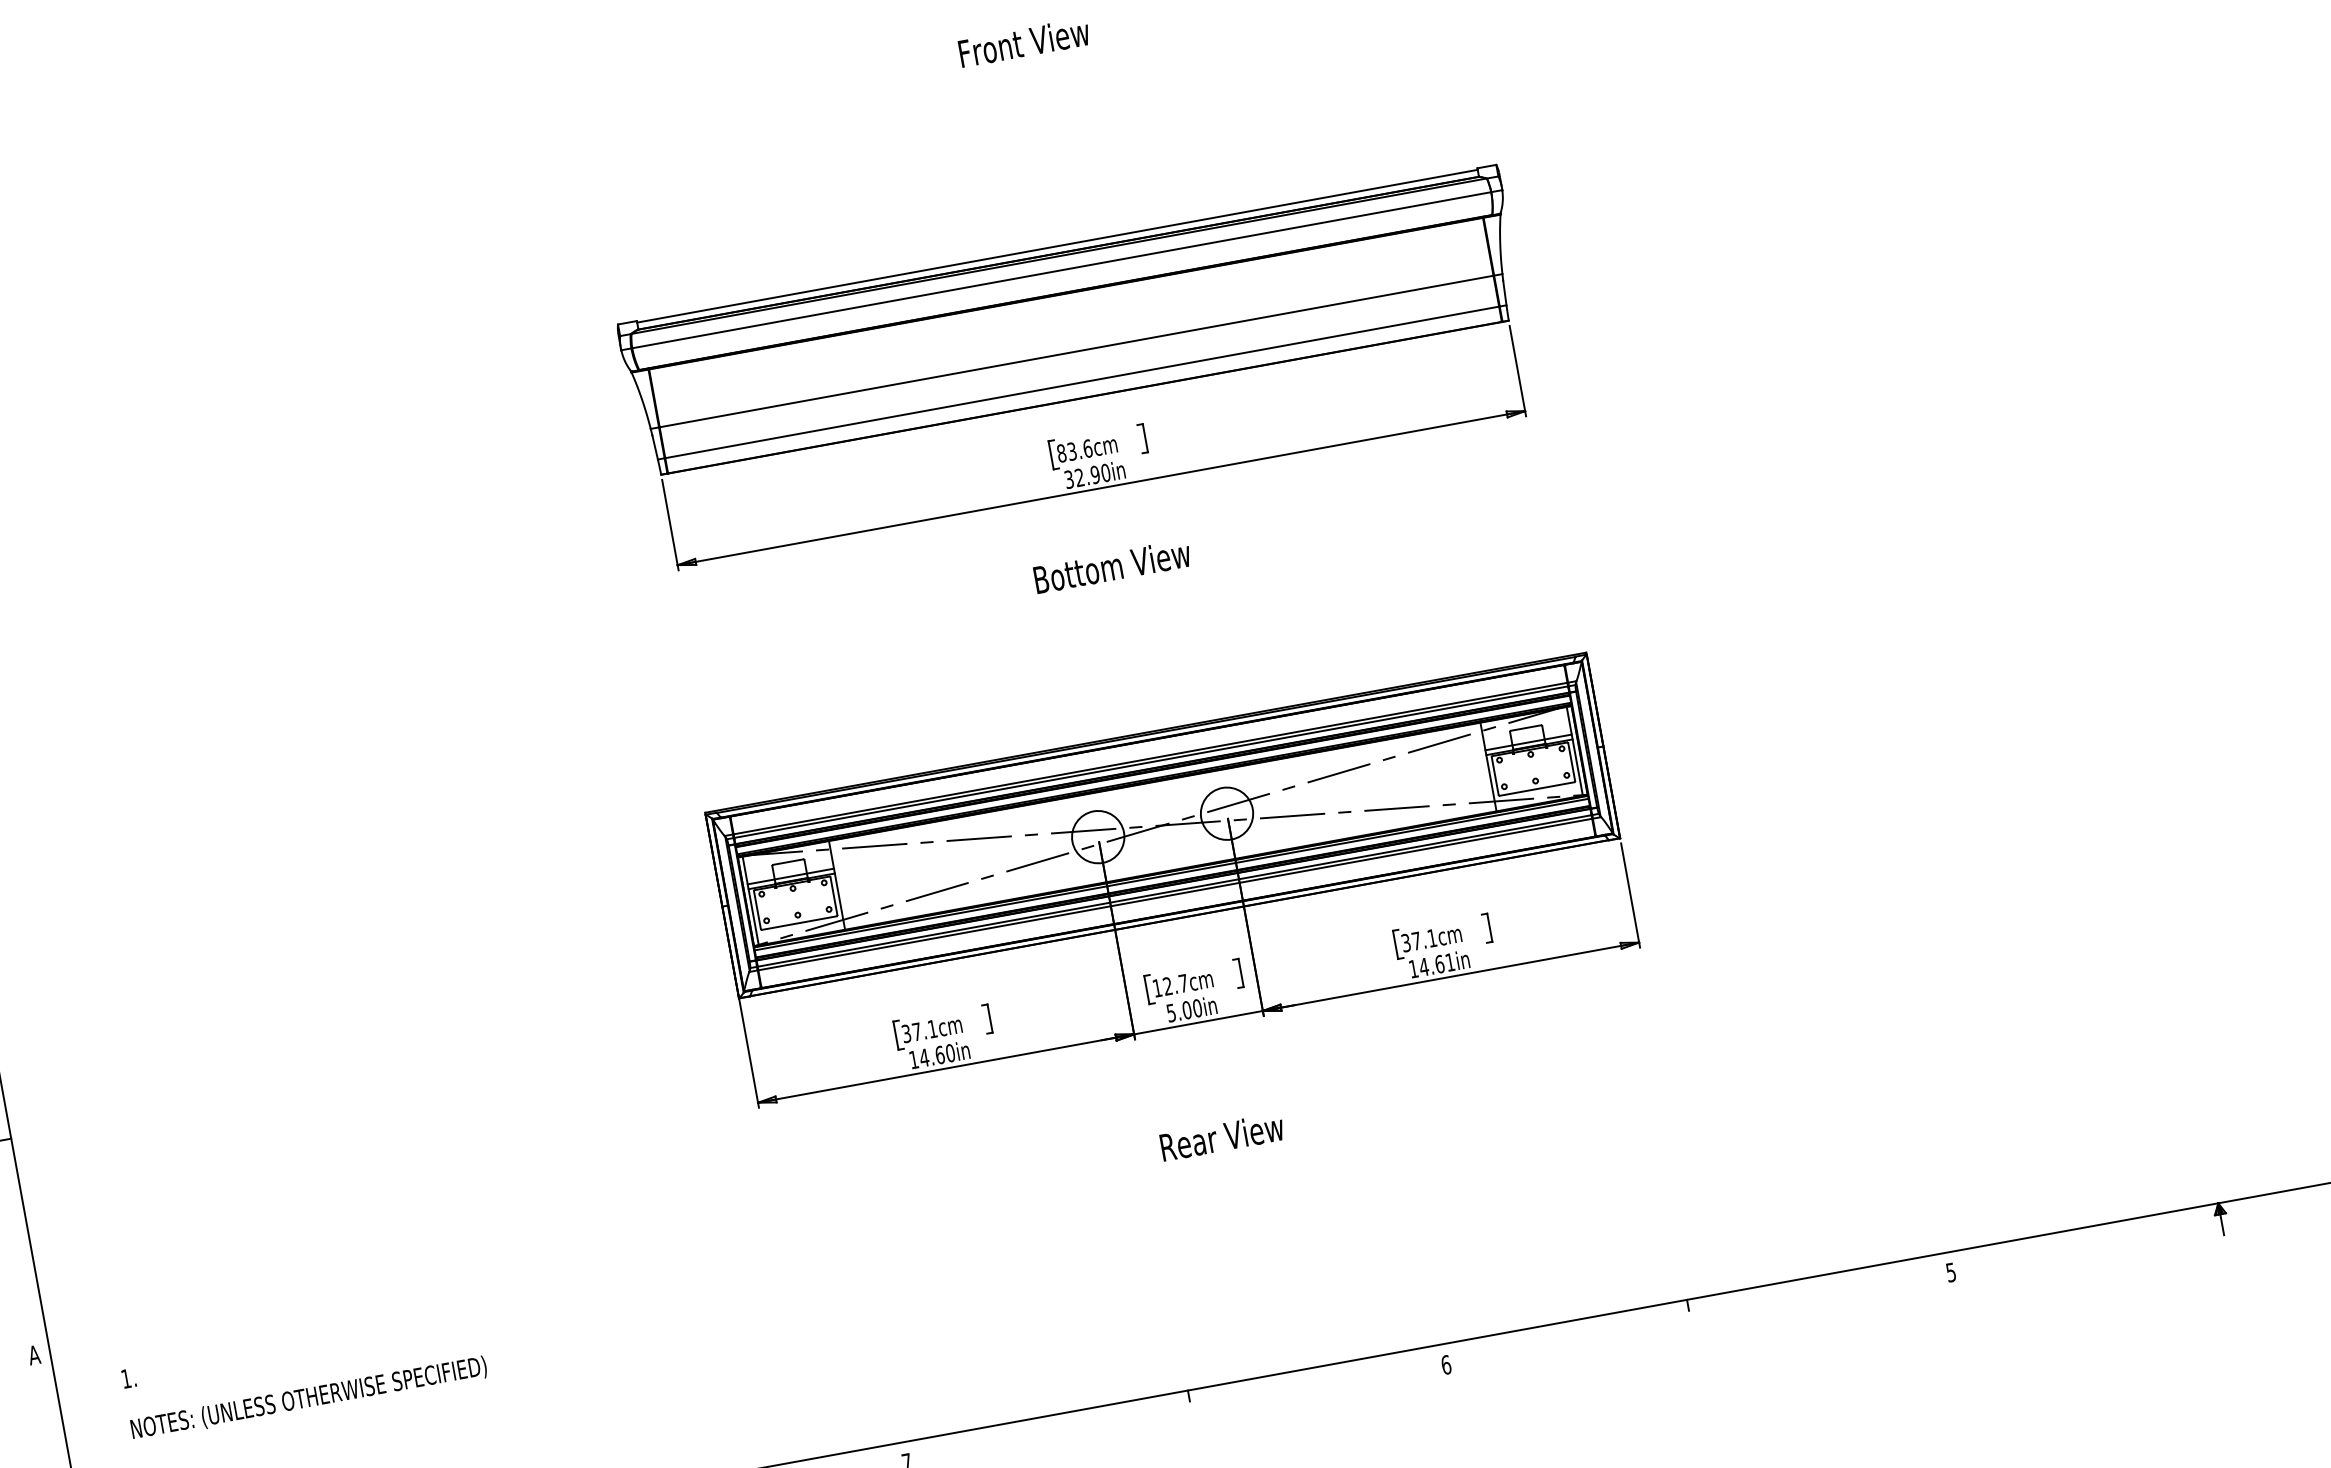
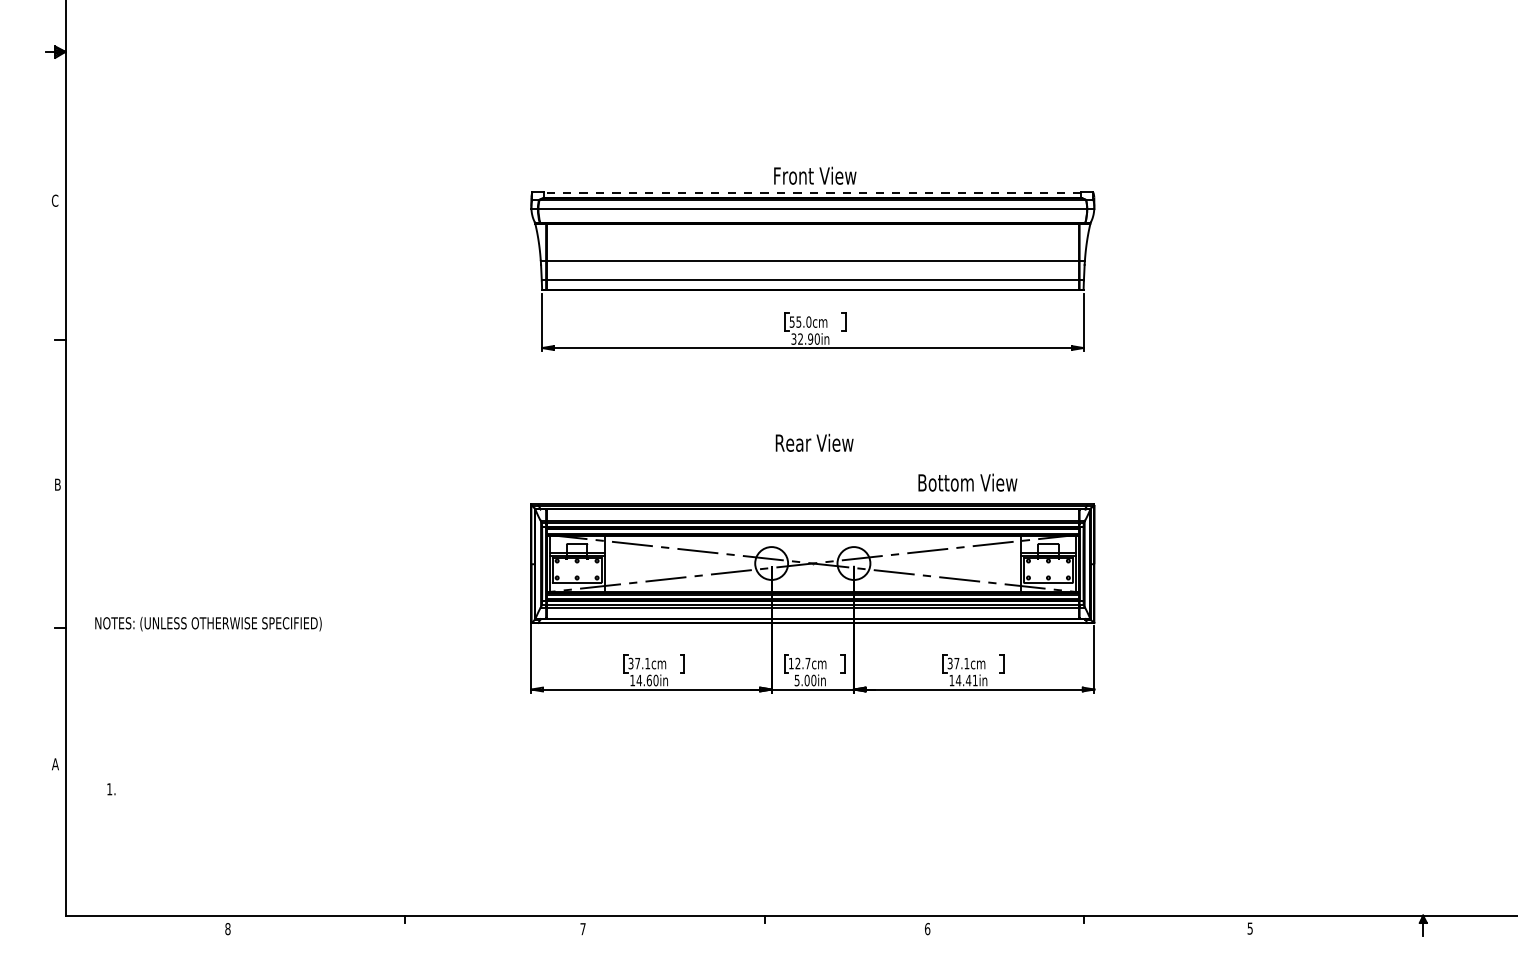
text: (1024, 42) -> (815, 175), moved
line: (1056, 246) -> (812, 193), solid -> dashed
text: (1074, 450) -> (800, 321), 83.6cm -> 55.0cm
text: (1111, 566) -> (967, 482), moved
text: (1439, 964) -> (968, 680), 14.61in -> 14.41in
text: (1221, 1136) -> (814, 442), moved
text: (308, 1397) -> (208, 623), moved

